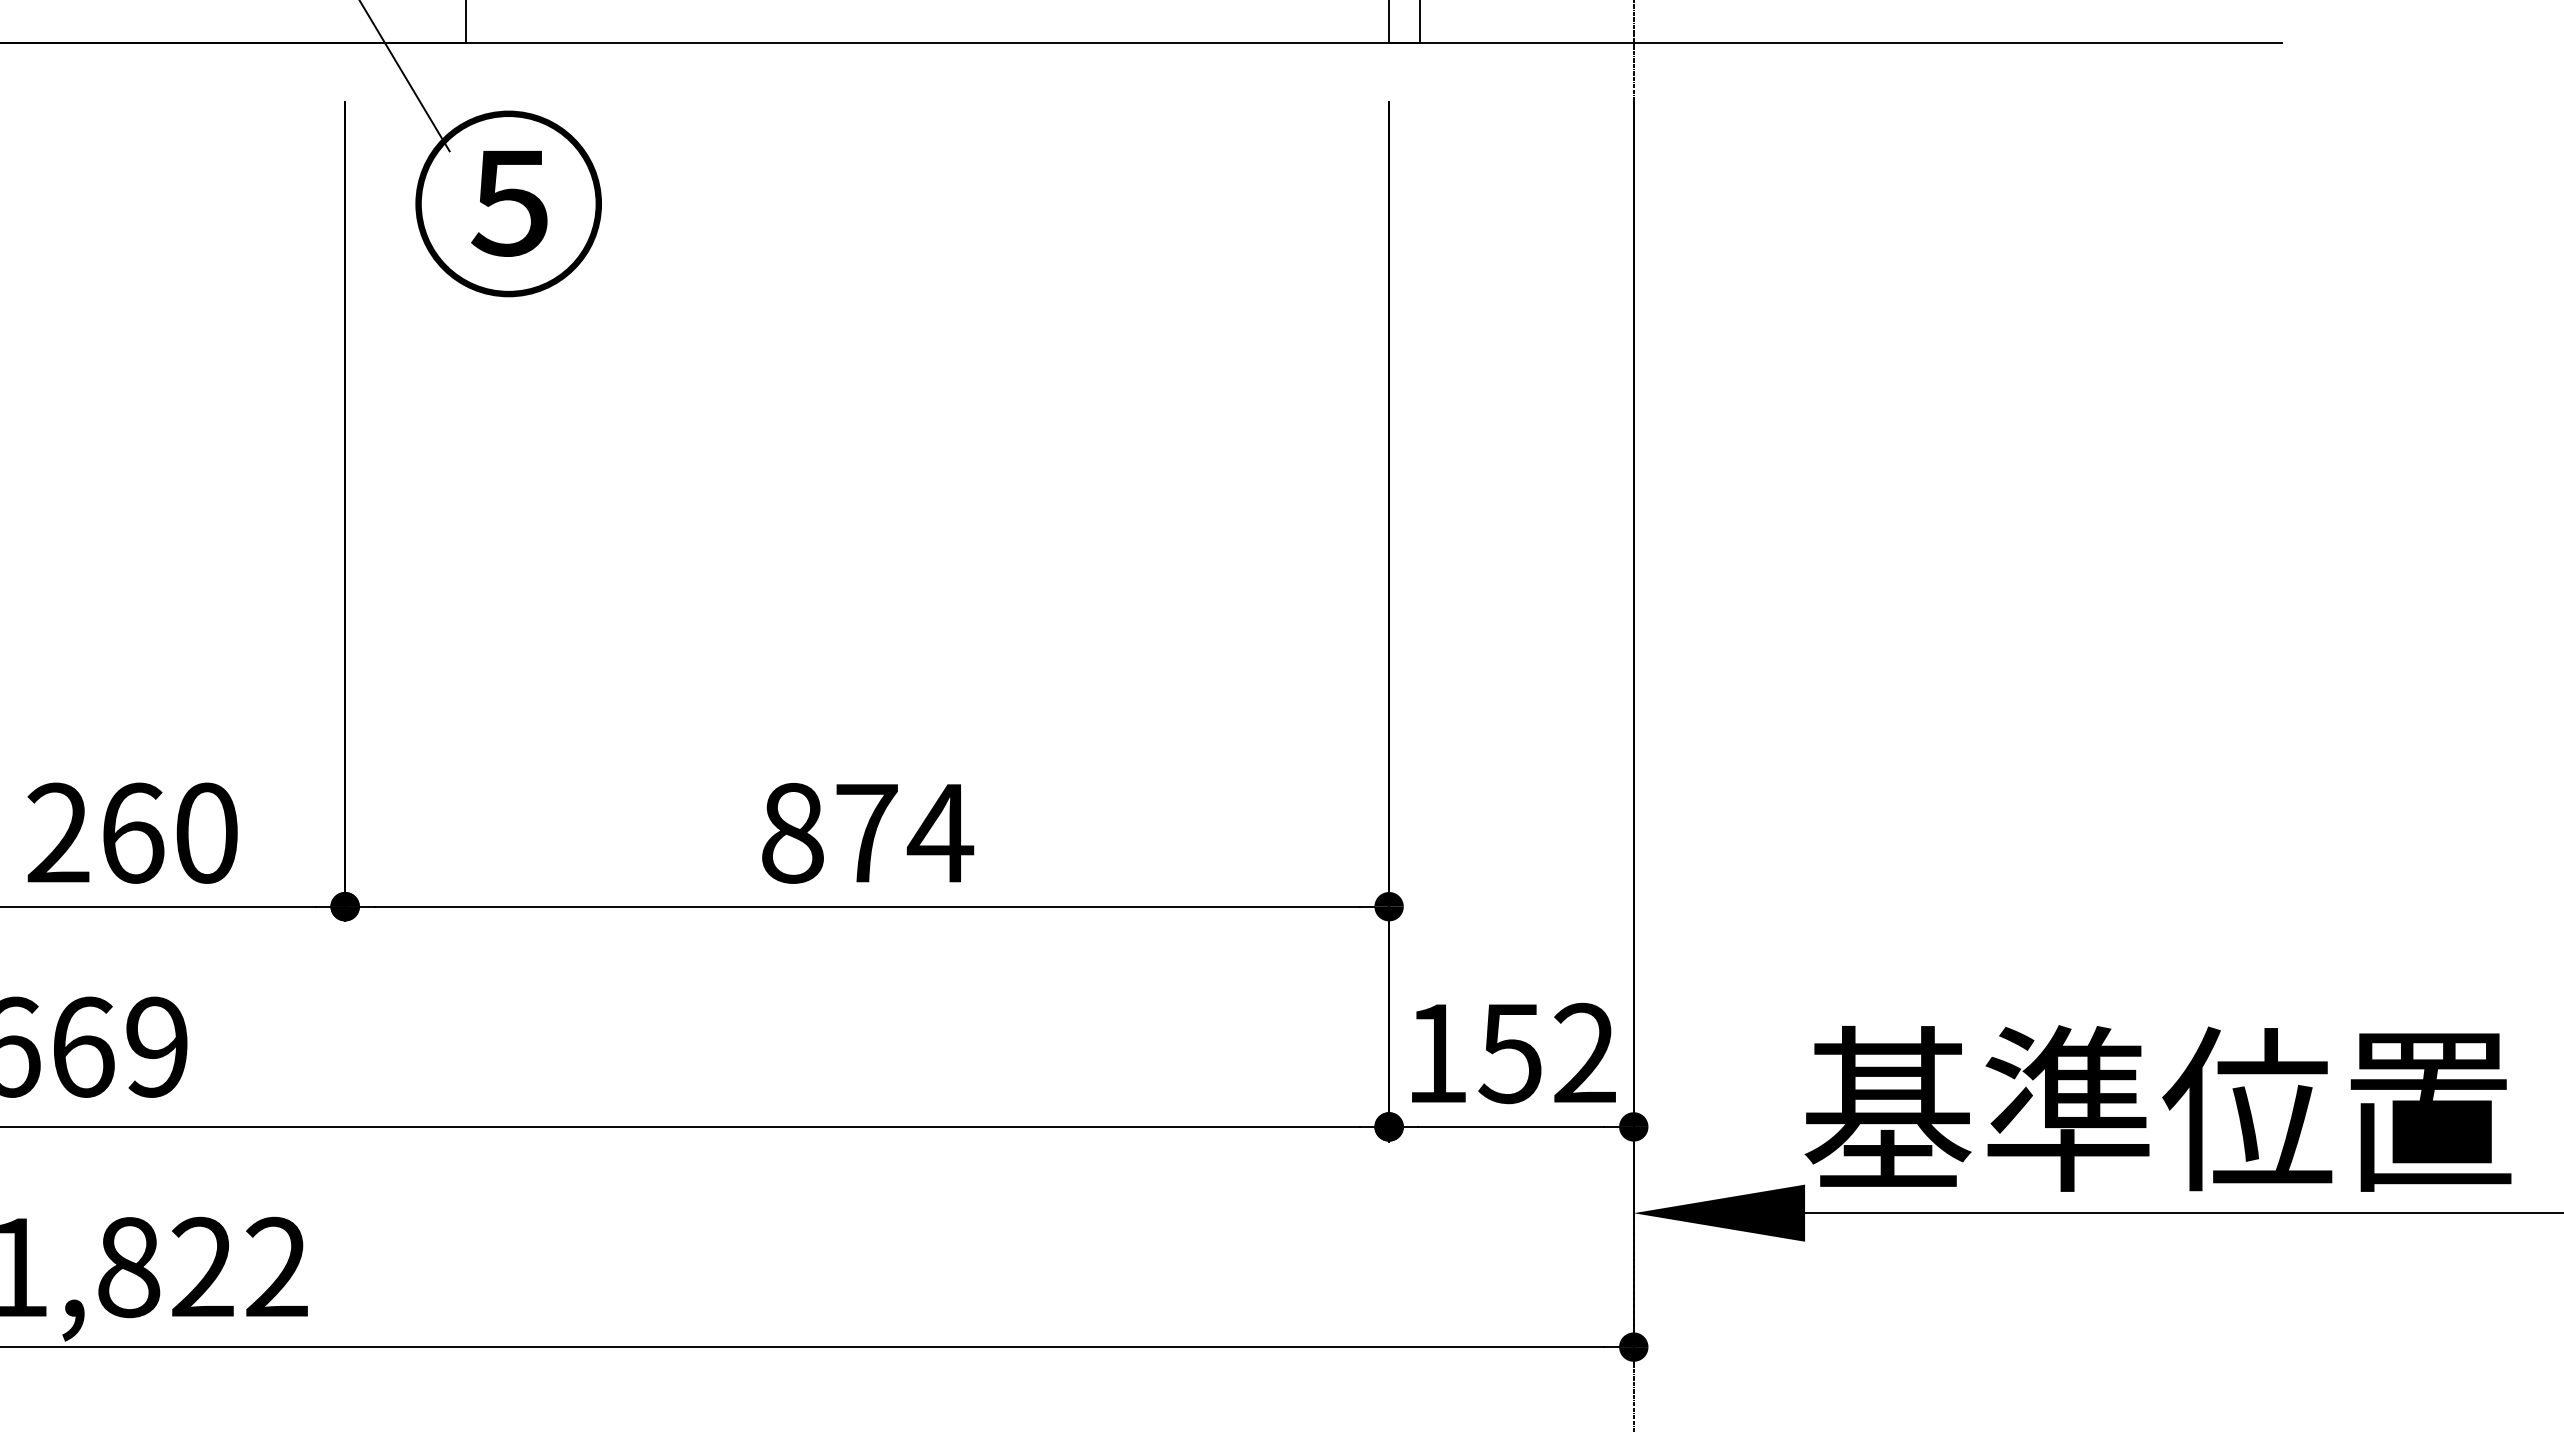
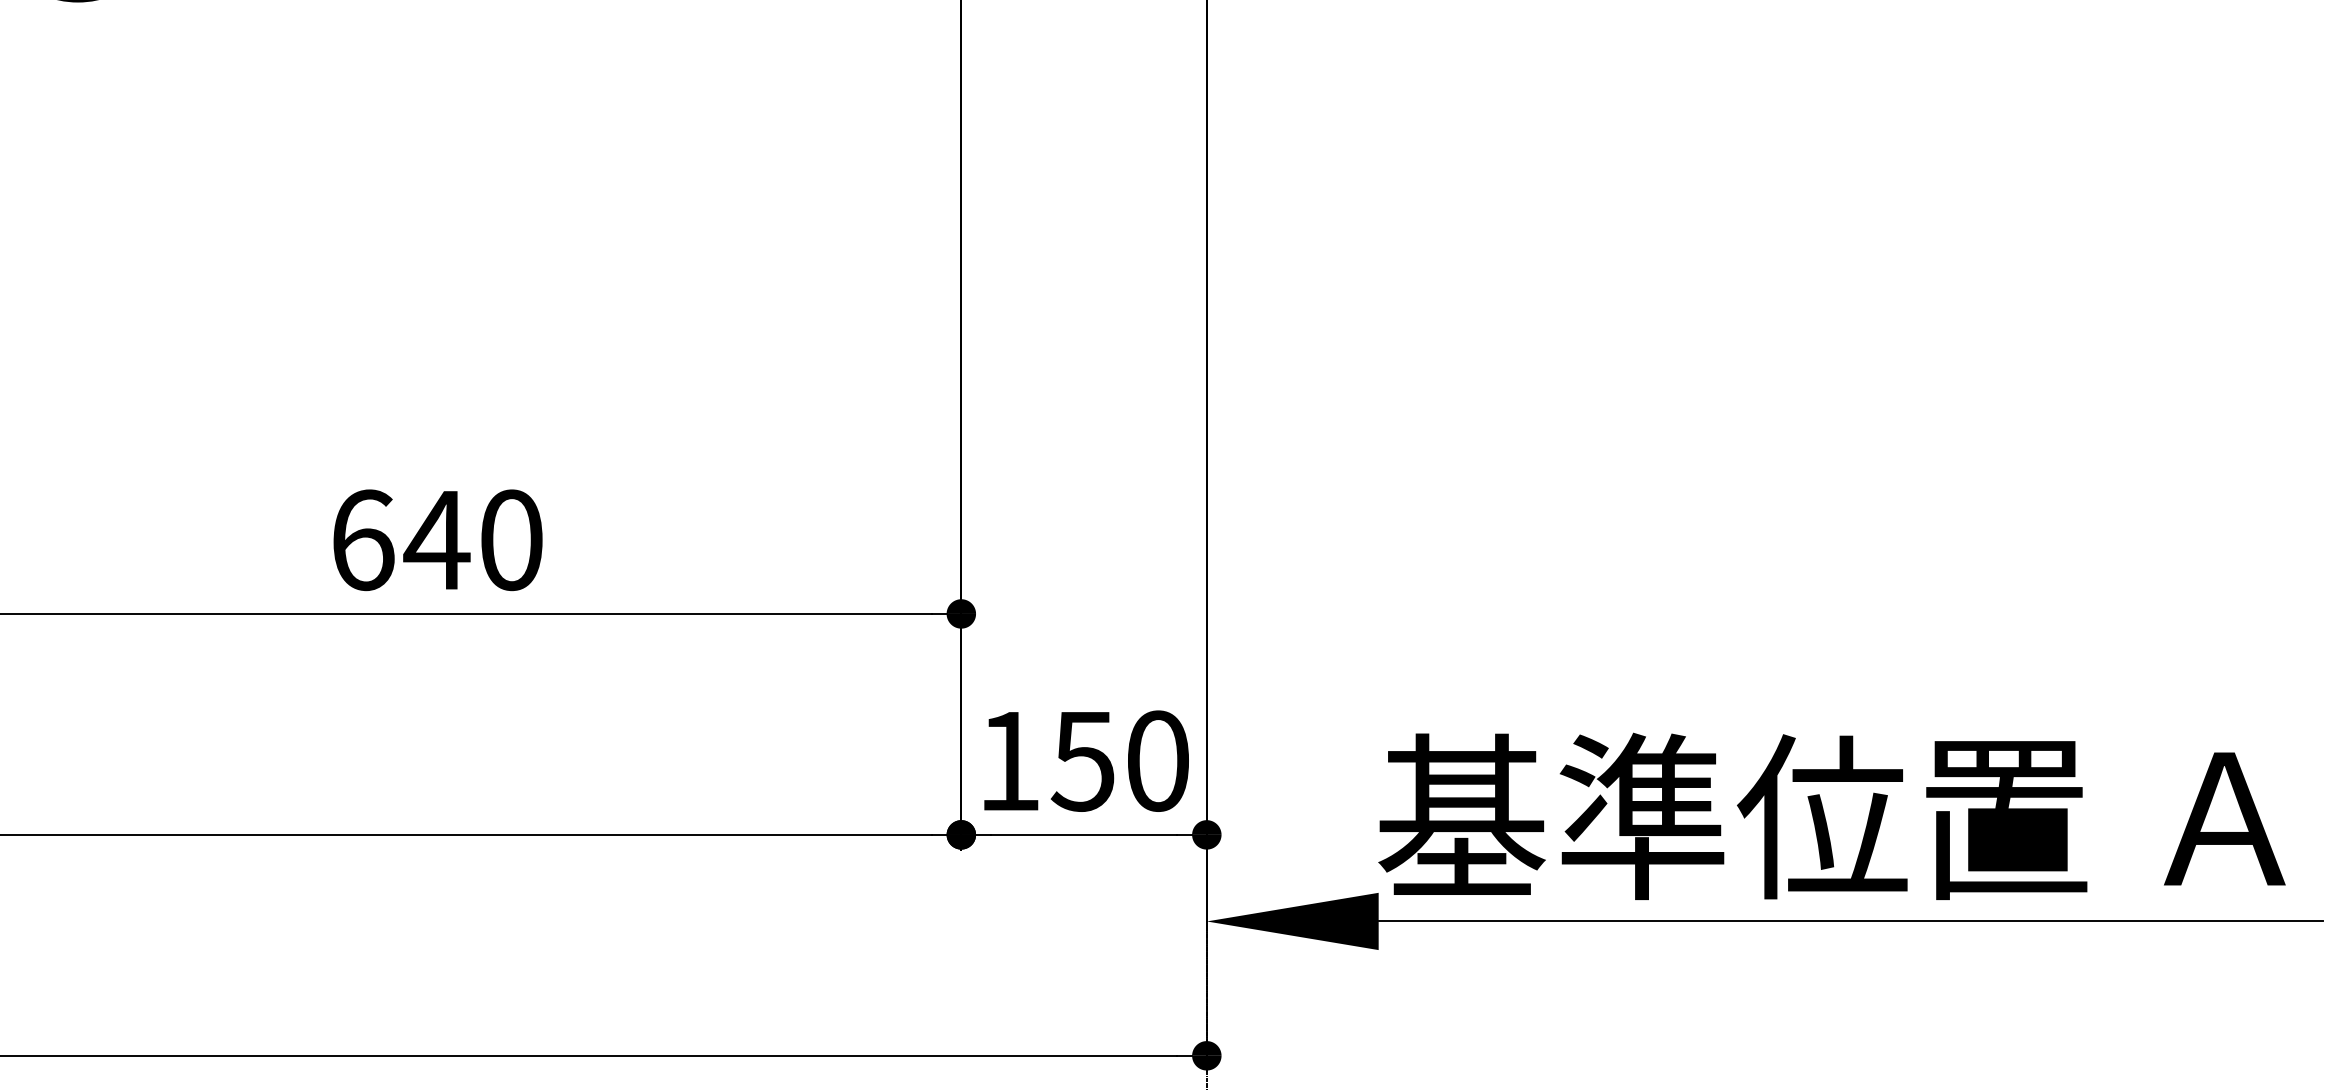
text: (868, 832) -> (439, 539), 874 -> 640
text: (1584, 1053) -> (1157, 761), 152 -> 150

